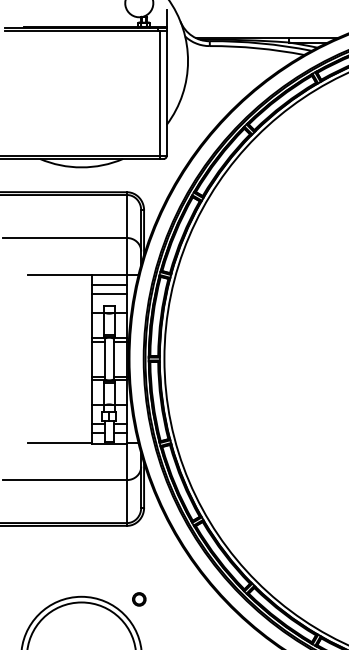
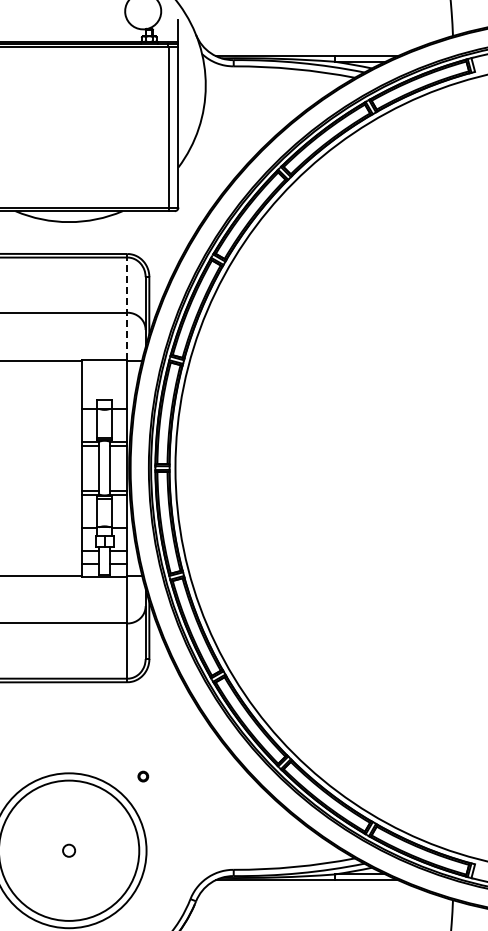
line: (127, 233) -> (127, 306), solid -> dashed
line: (109, 284) -> (104, 372), removed
line: (109, 293) -> (104, 384), removed
circle: (139, 599) -> (143, 776), size x0.6

